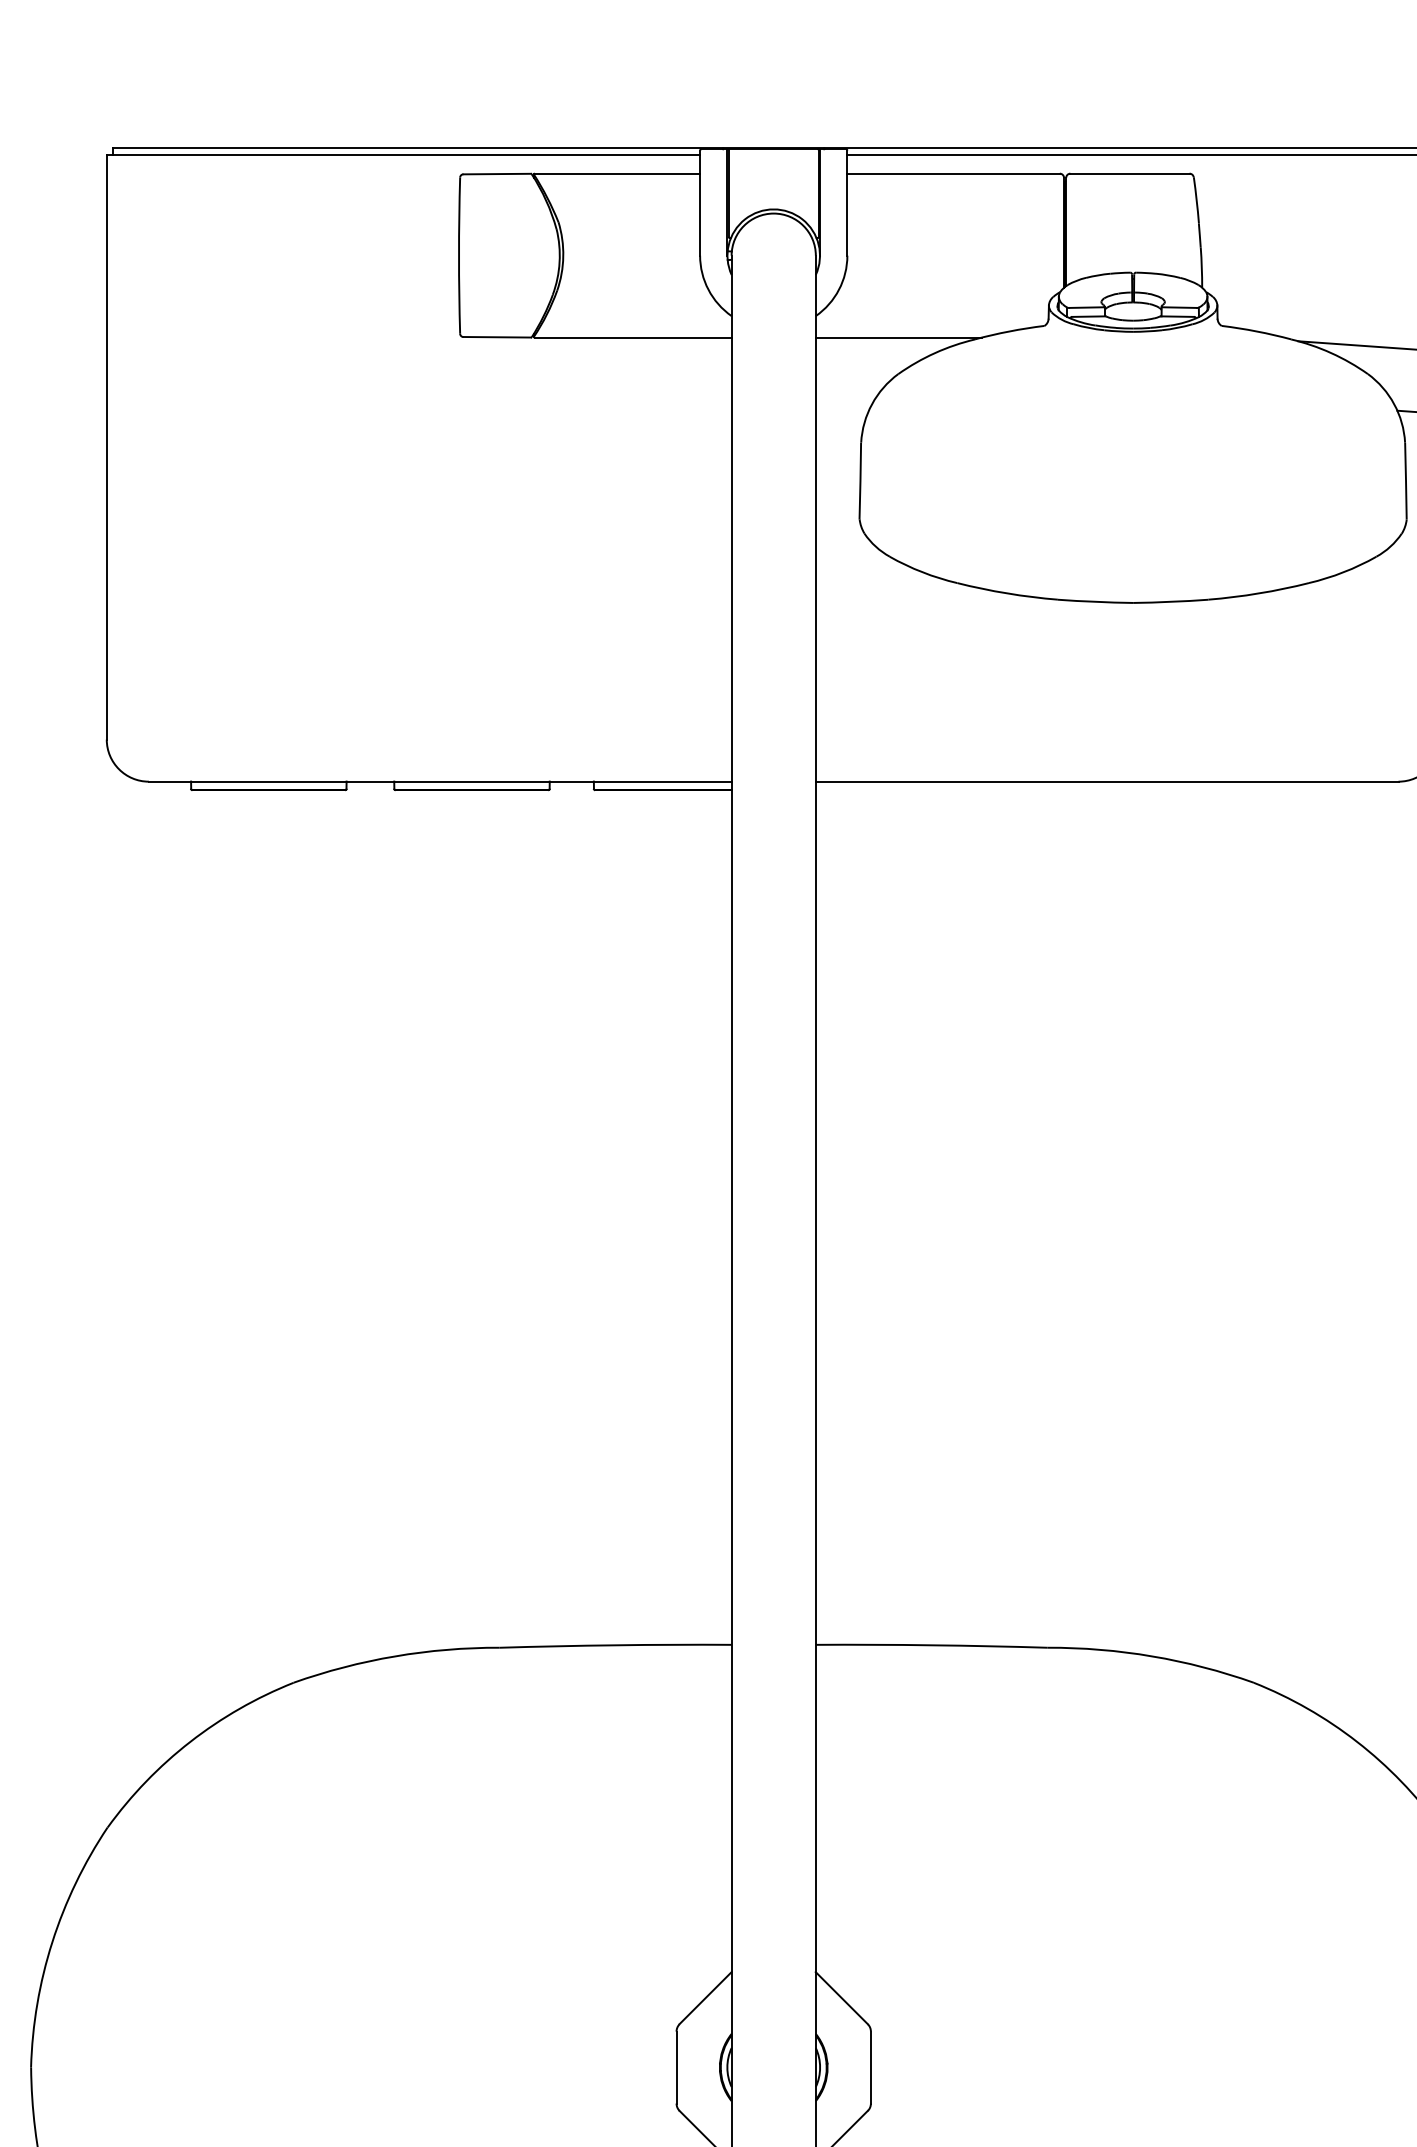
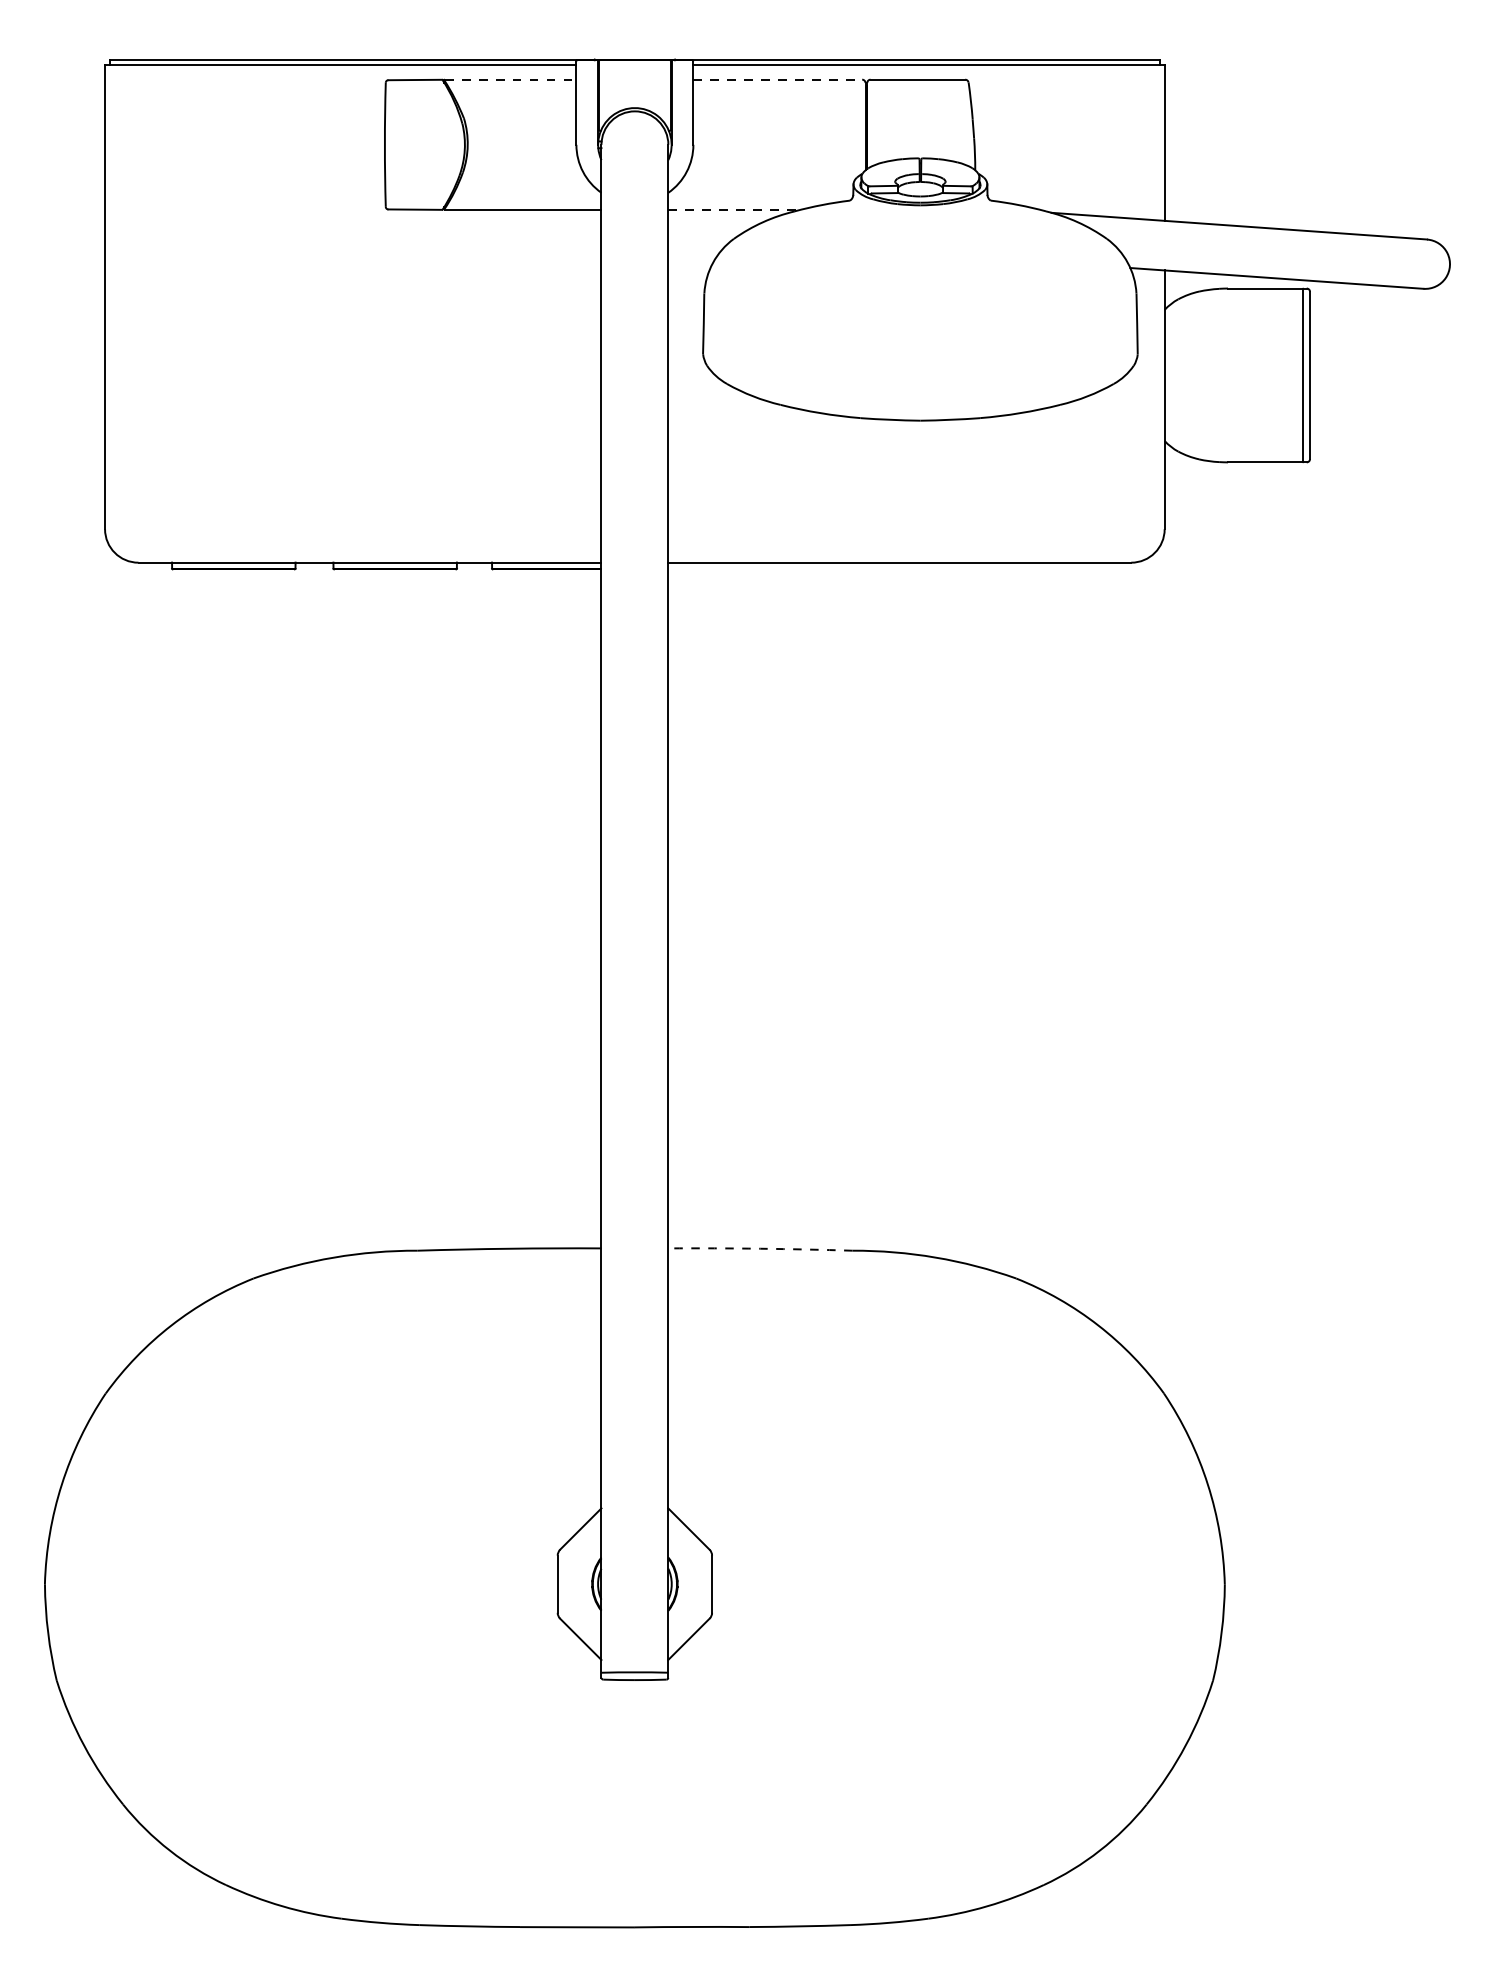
line: (617, 173) -> (510, 79), solid -> dashed
line: (954, 173) -> (778, 79), solid -> dashed
line: (899, 338) -> (734, 210), solid -> dashed
arc: (931, 1644) -> (760, 1248), solid -> dashed

